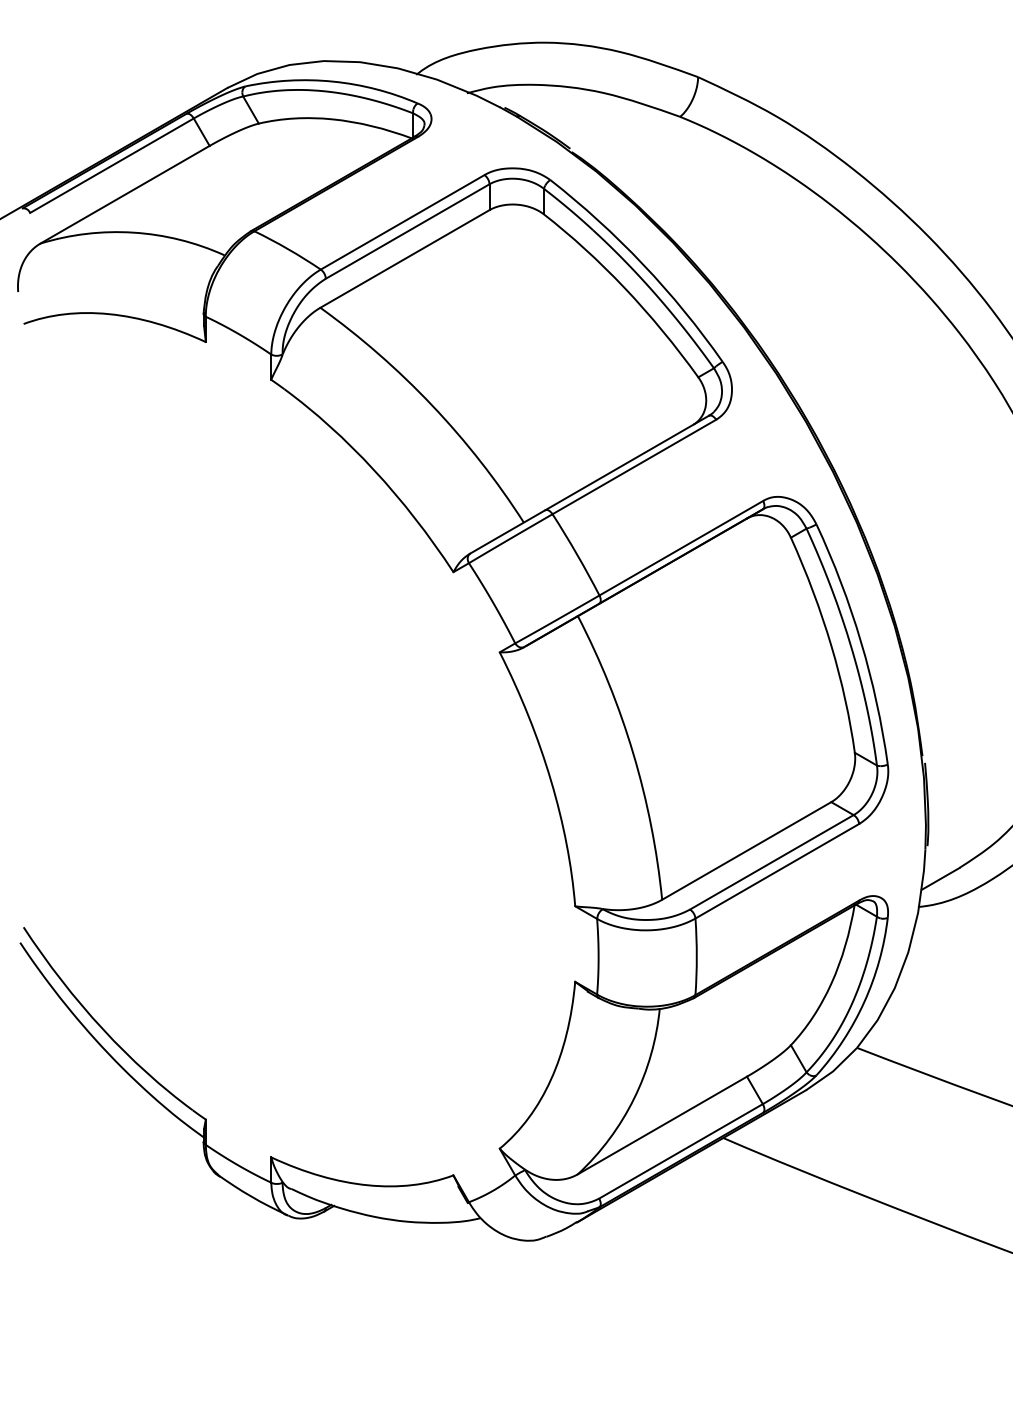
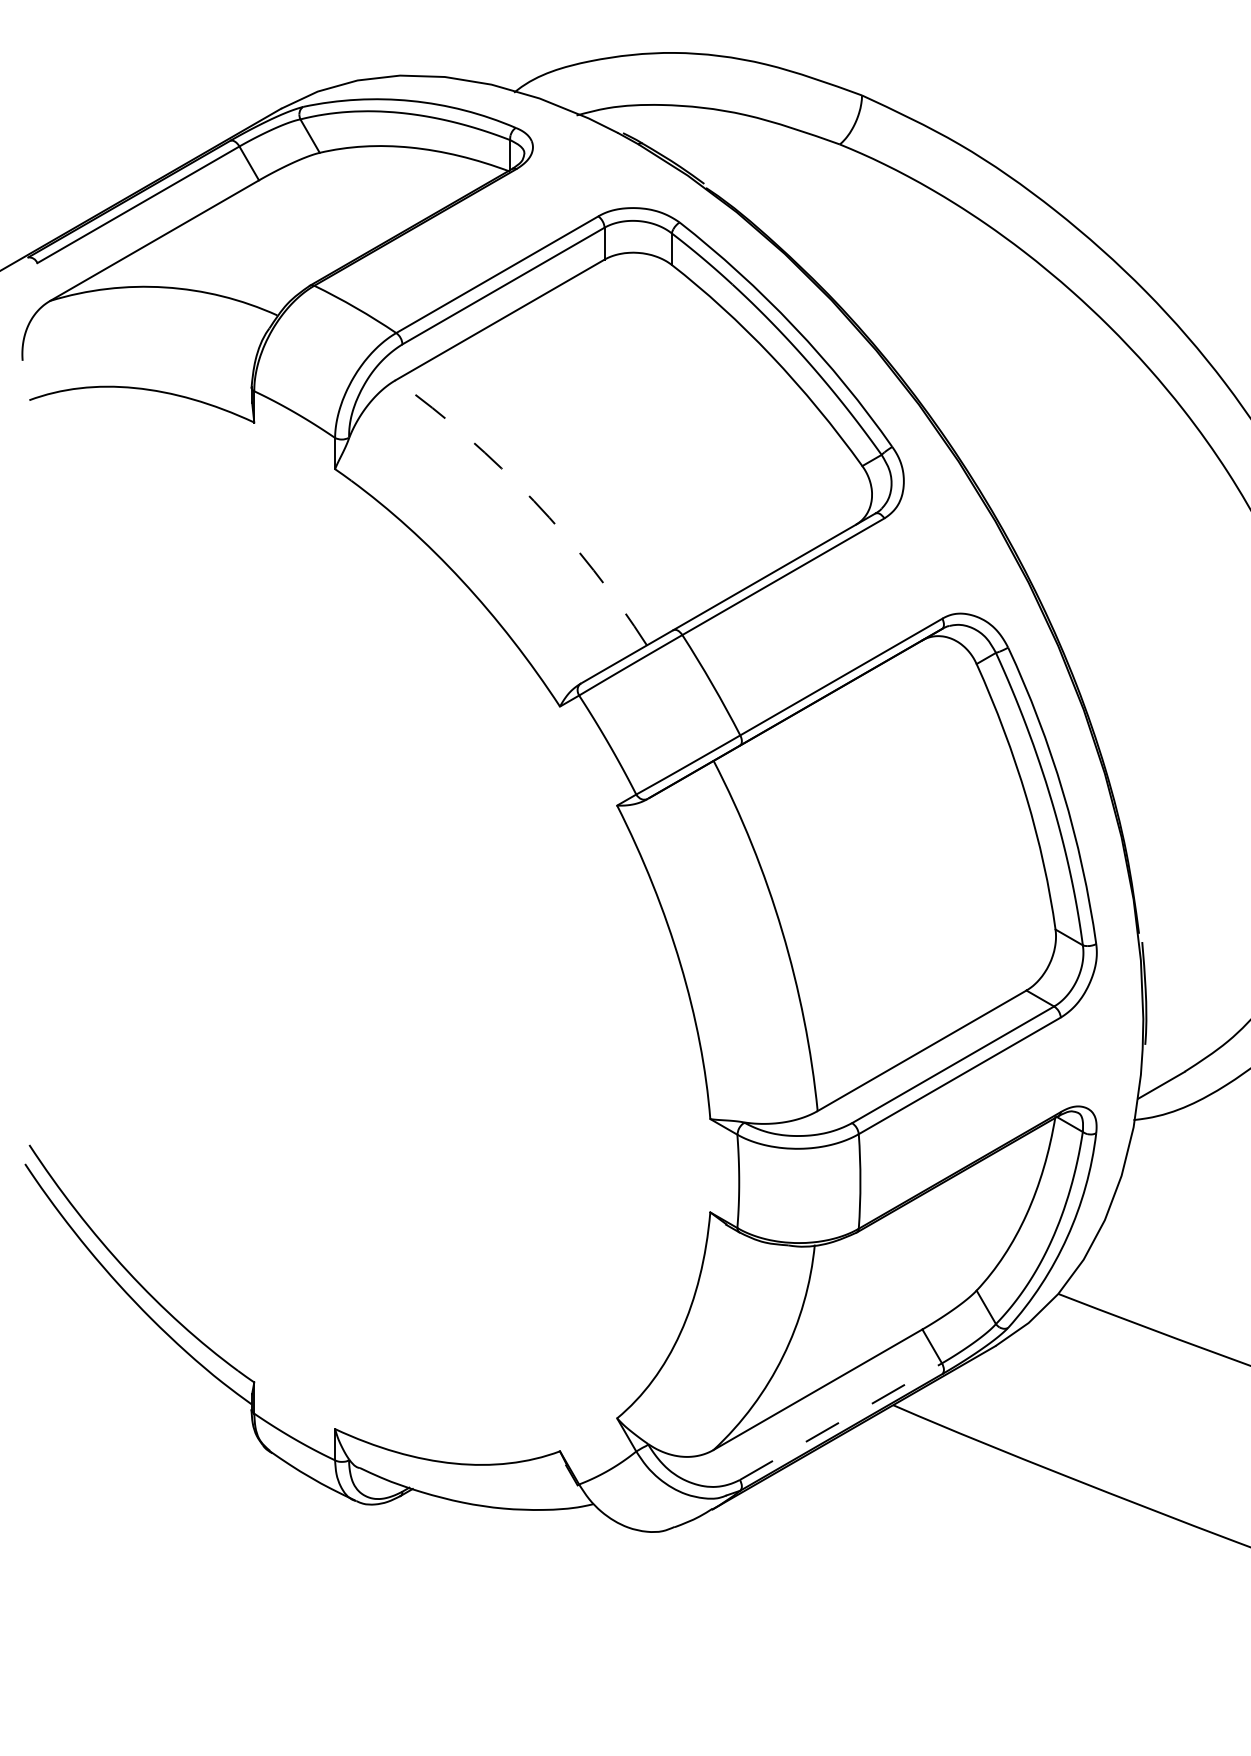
arc: (431, 405) -> (533, 500), solid -> dashed
line: (680, 1151) -> (840, 1421), solid -> dashed

